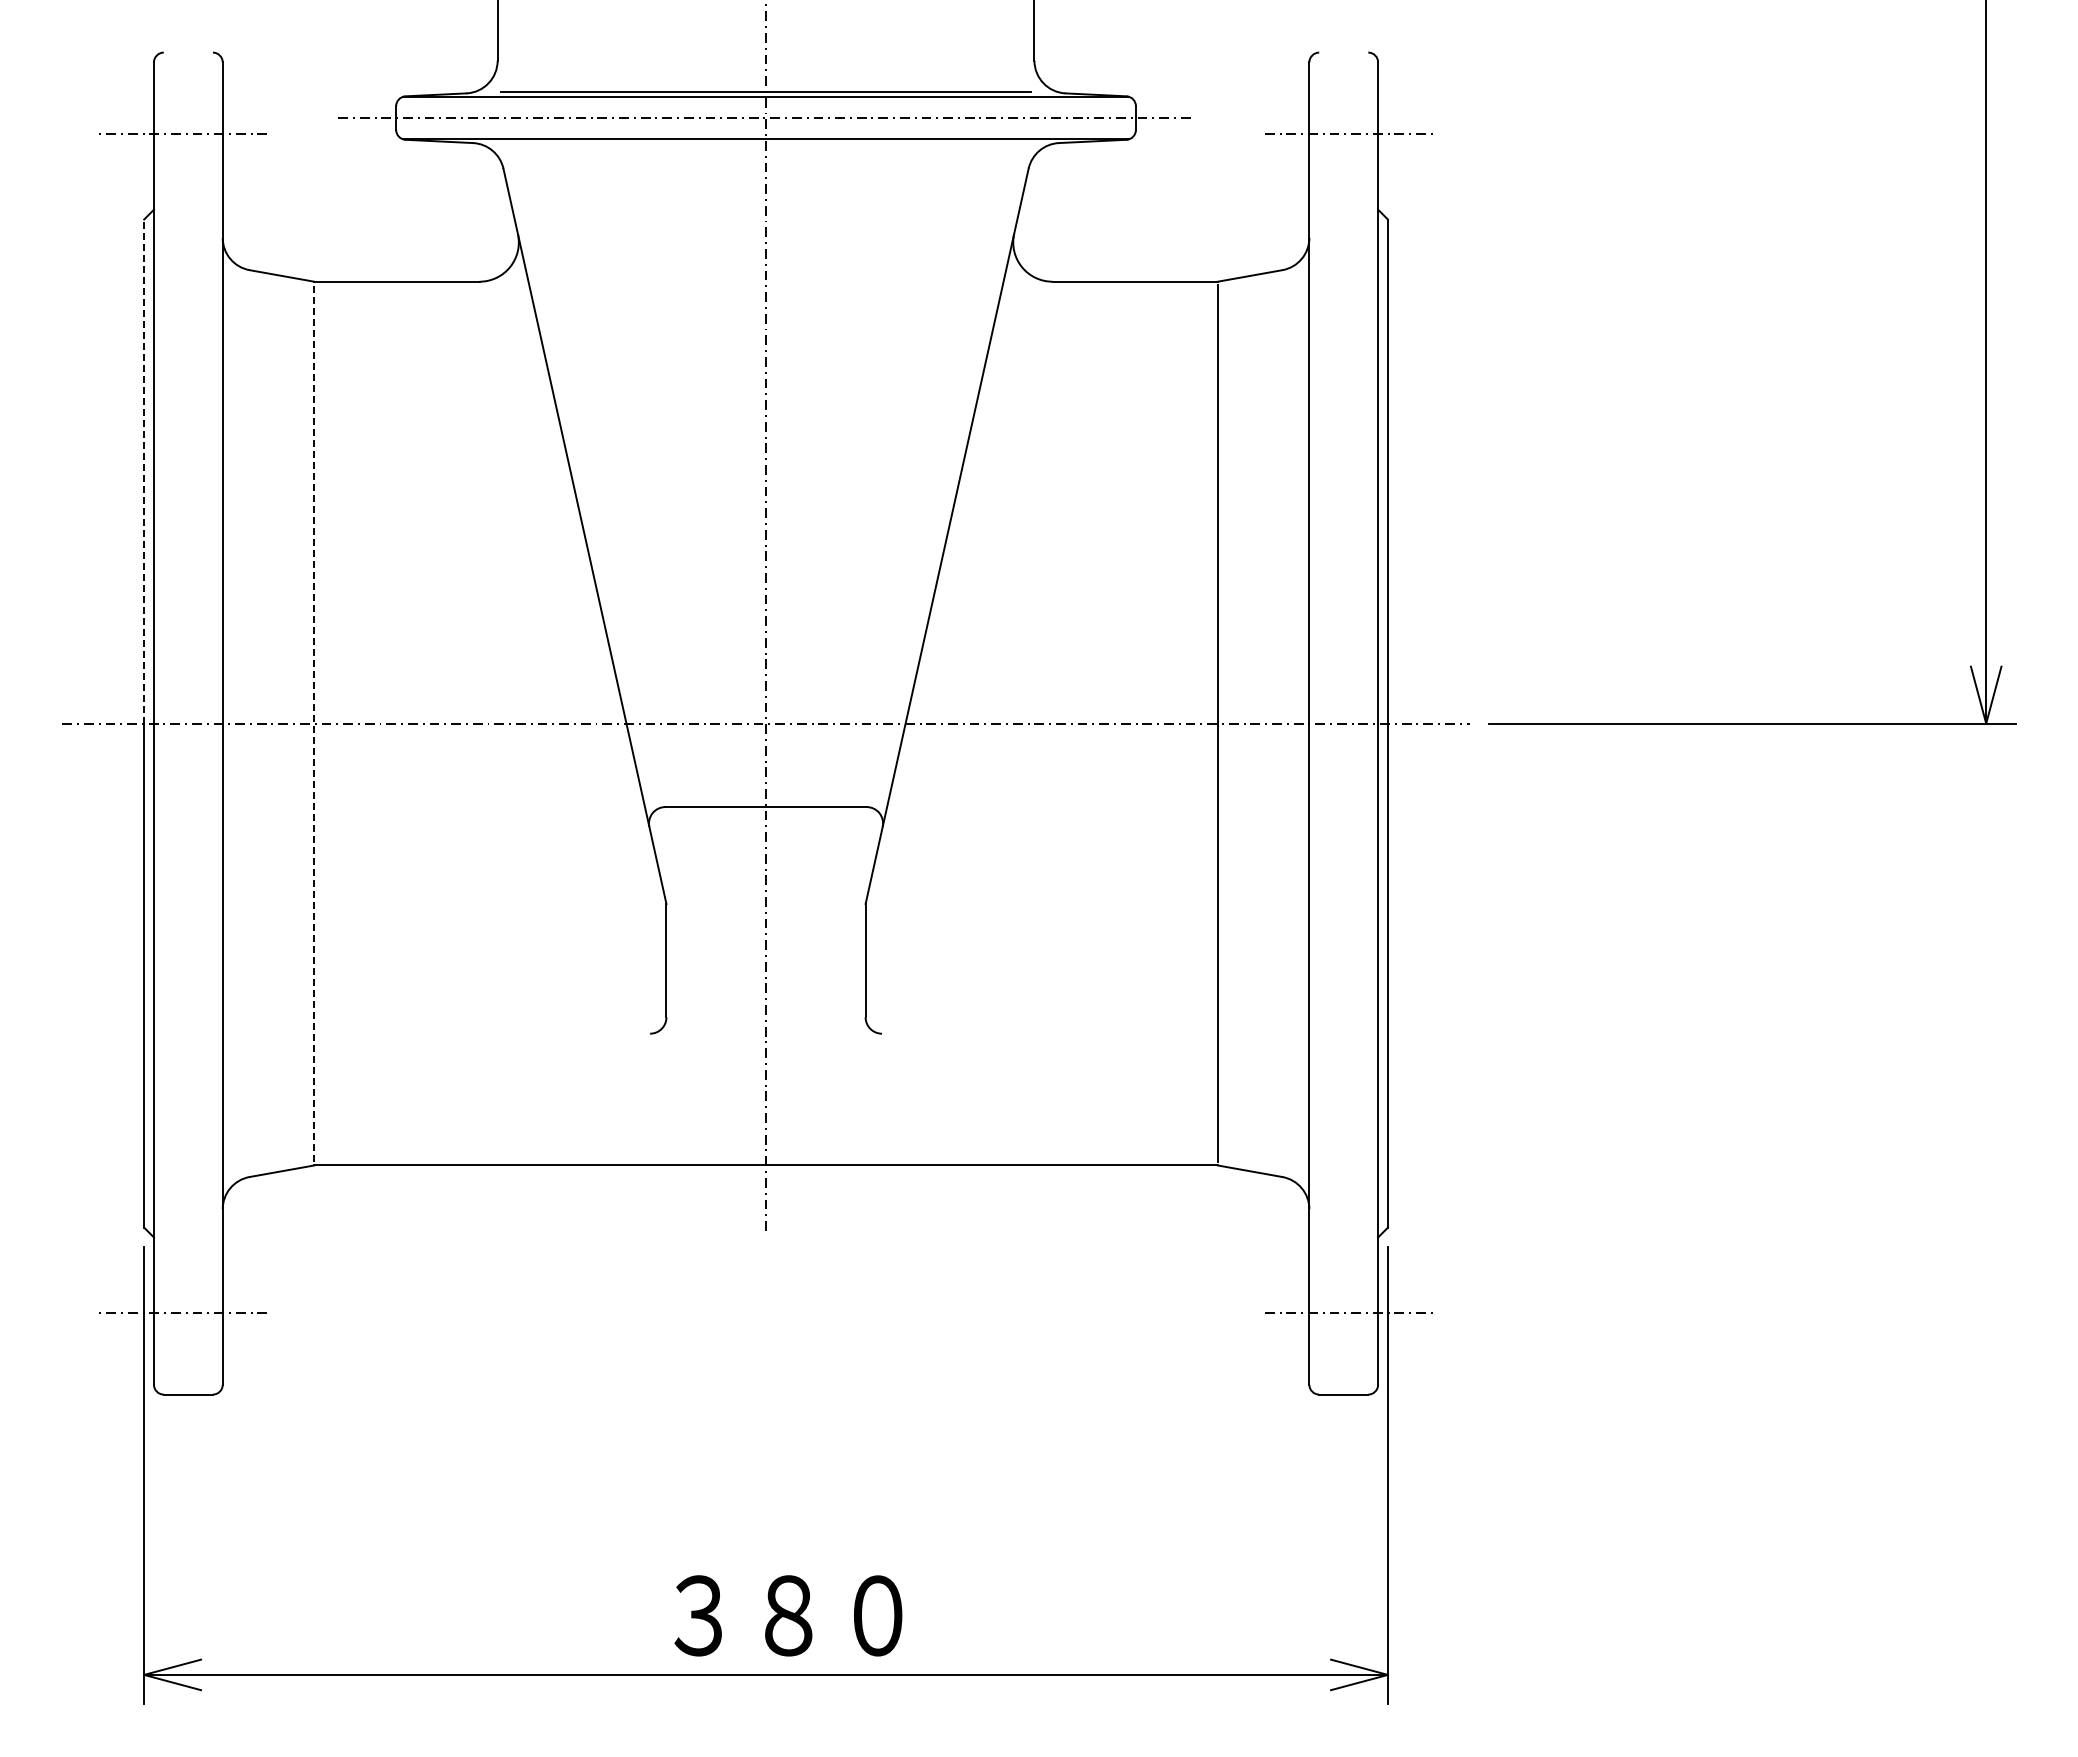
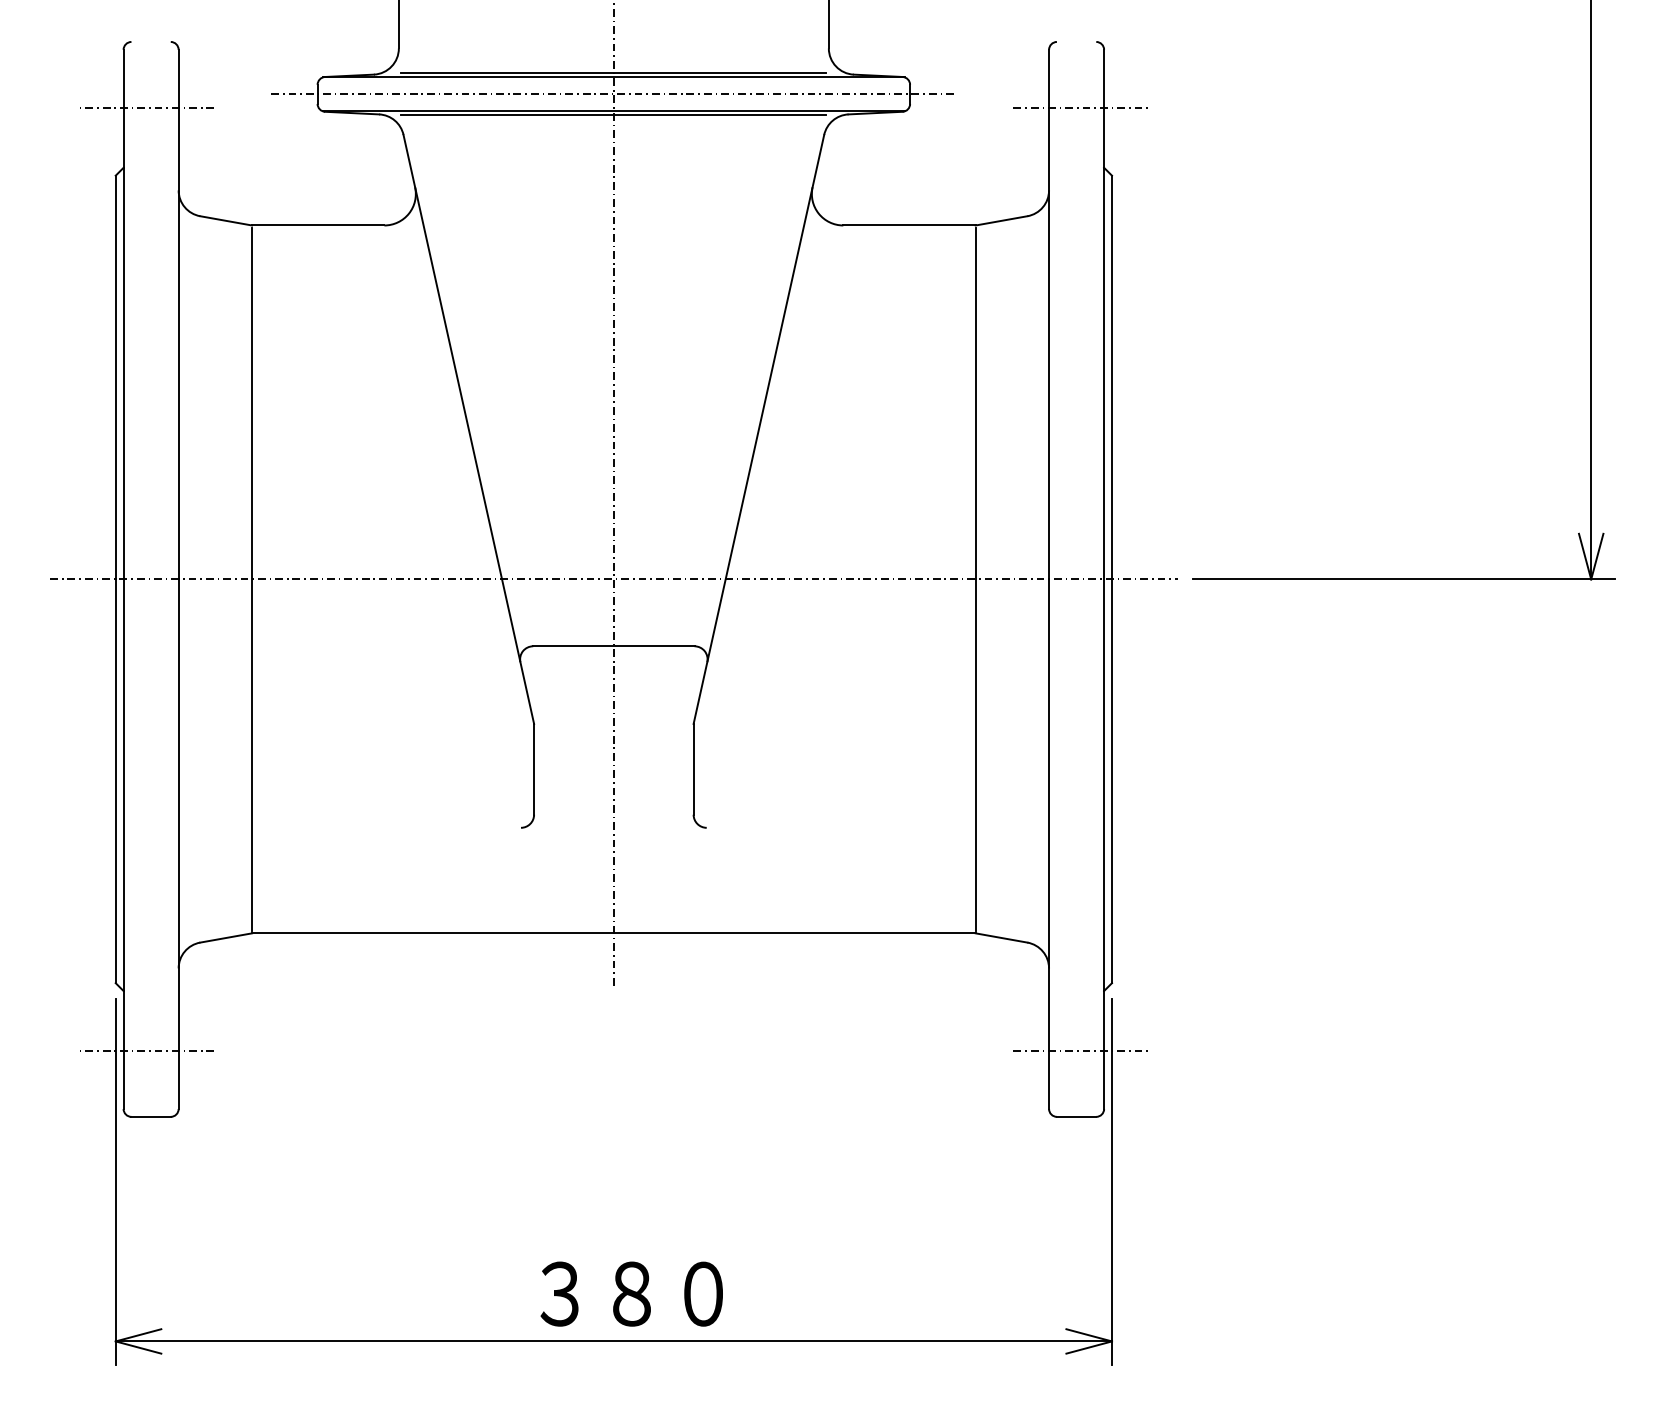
line: (765, 144) -> (613, 115), added
line: (144, 471) -> (116, 377), dashed -> solid
line: (314, 723) -> (252, 579), dashed -> solid

